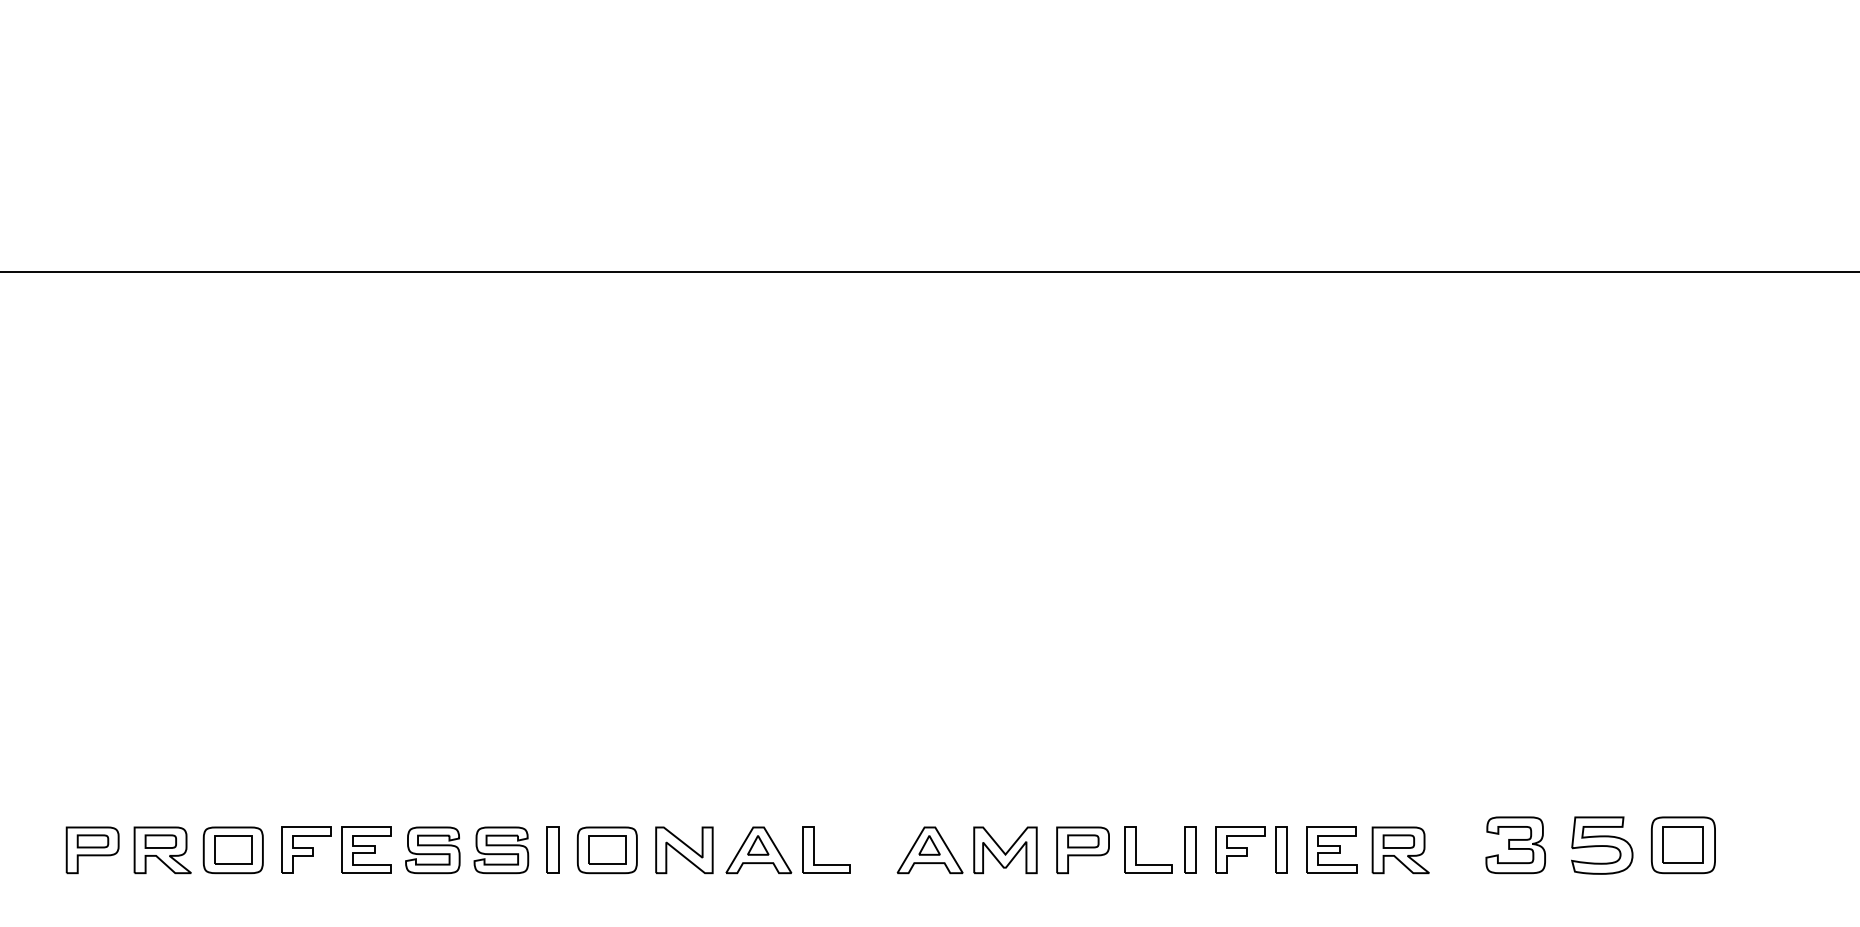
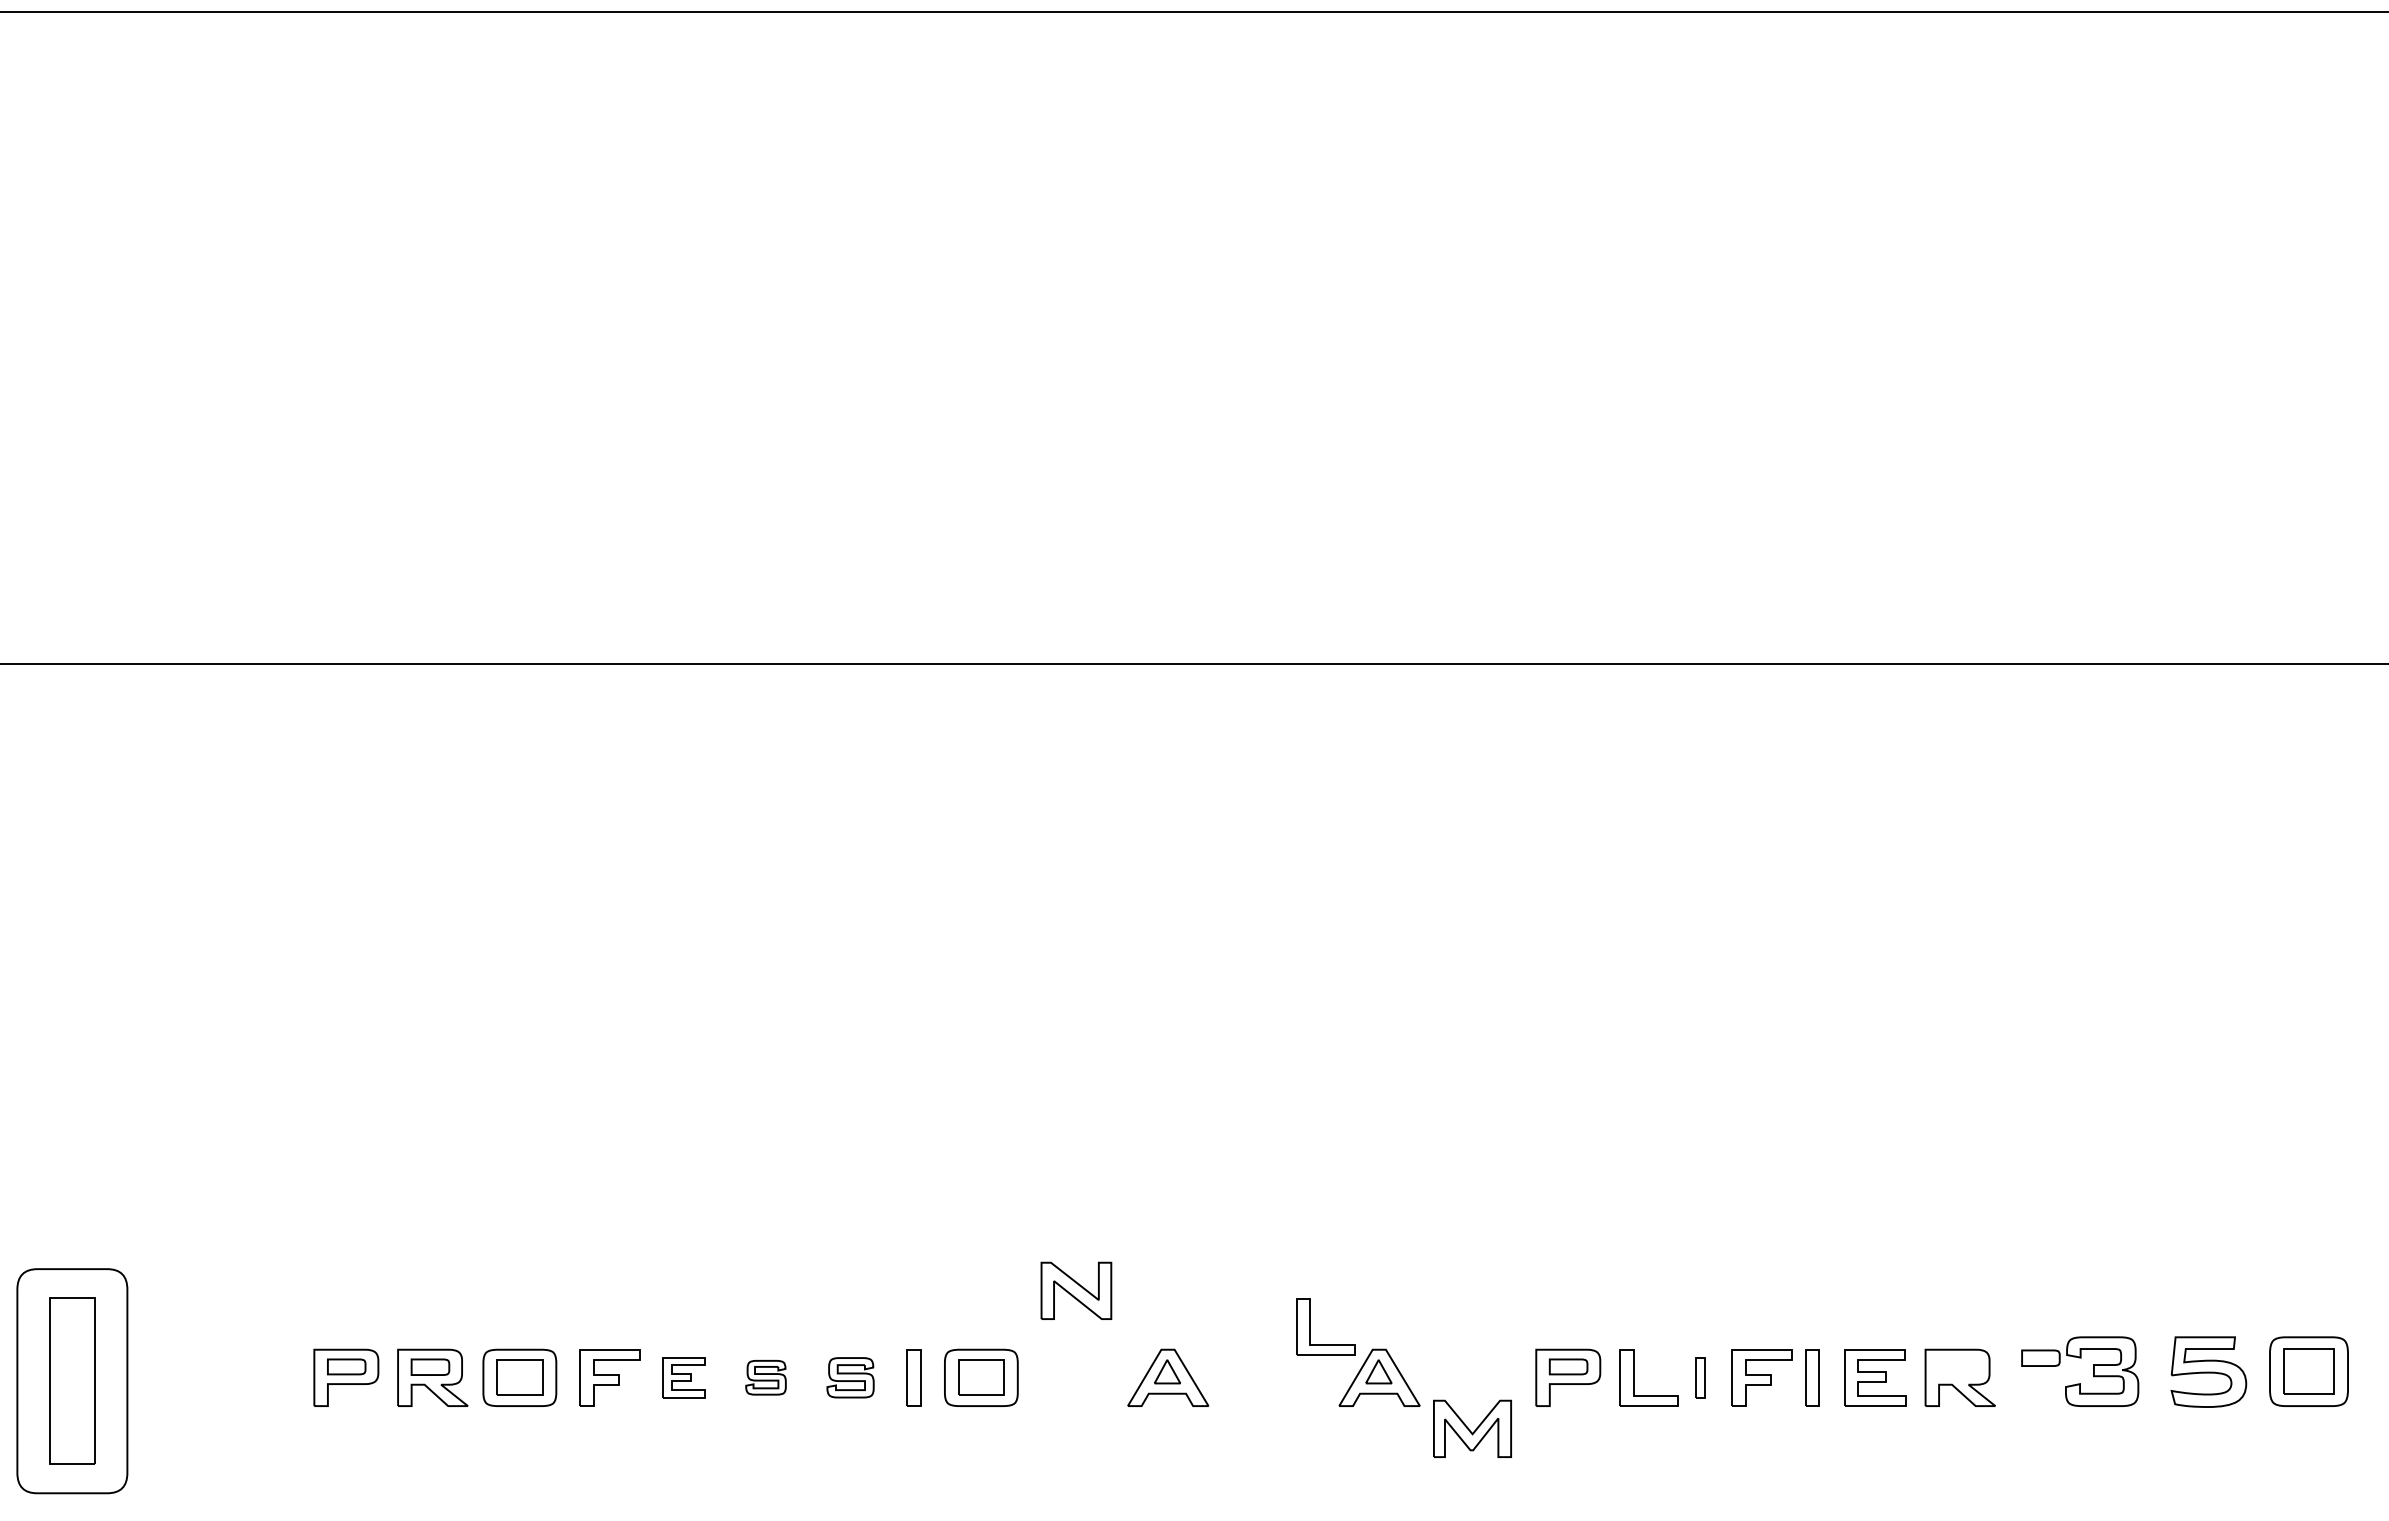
part: (1398, 841) -> (2040, 1357), moved
part: (365, 849) -> (683, 1377), size x0.7
part: (432, 849) -> (765, 1377), size x0.6
part: (501, 849) -> (850, 1377), size x0.7
part: (684, 849) -> (1076, 1290), moved
part: (814, 849) -> (1310, 1326), moved
part: (1005, 849) -> (1472, 1428), moved
part: (1190, 849) -> (1700, 1377), size x0.7

